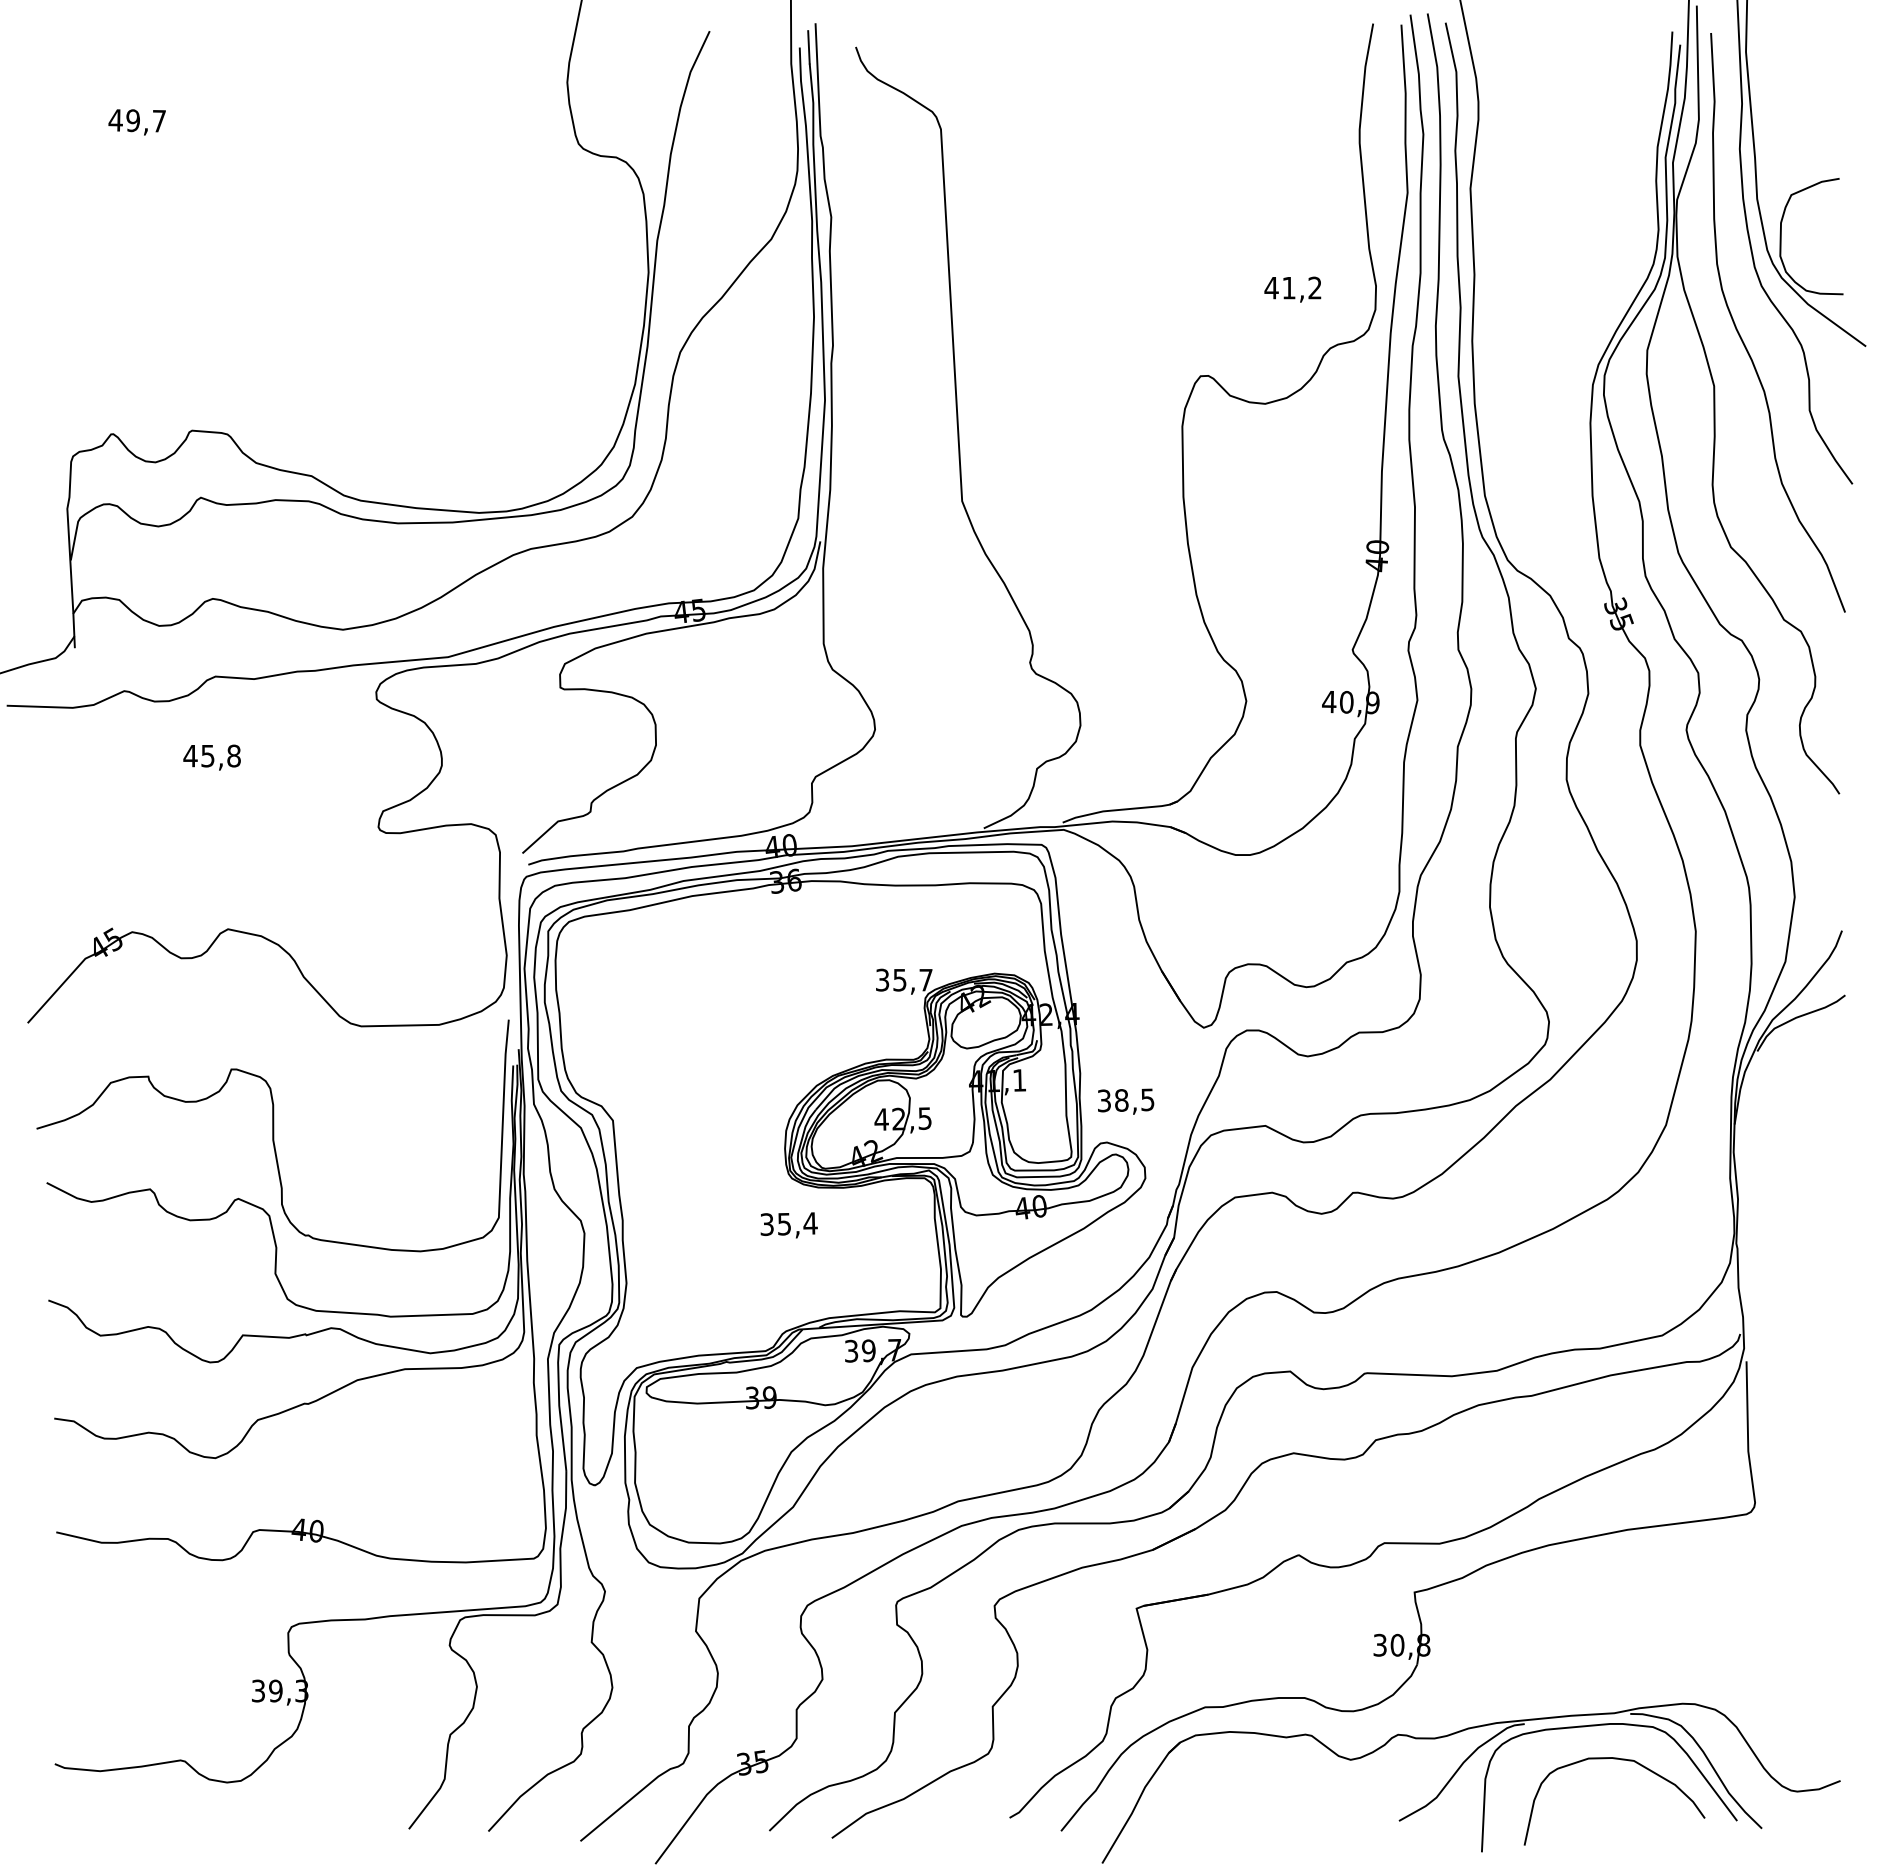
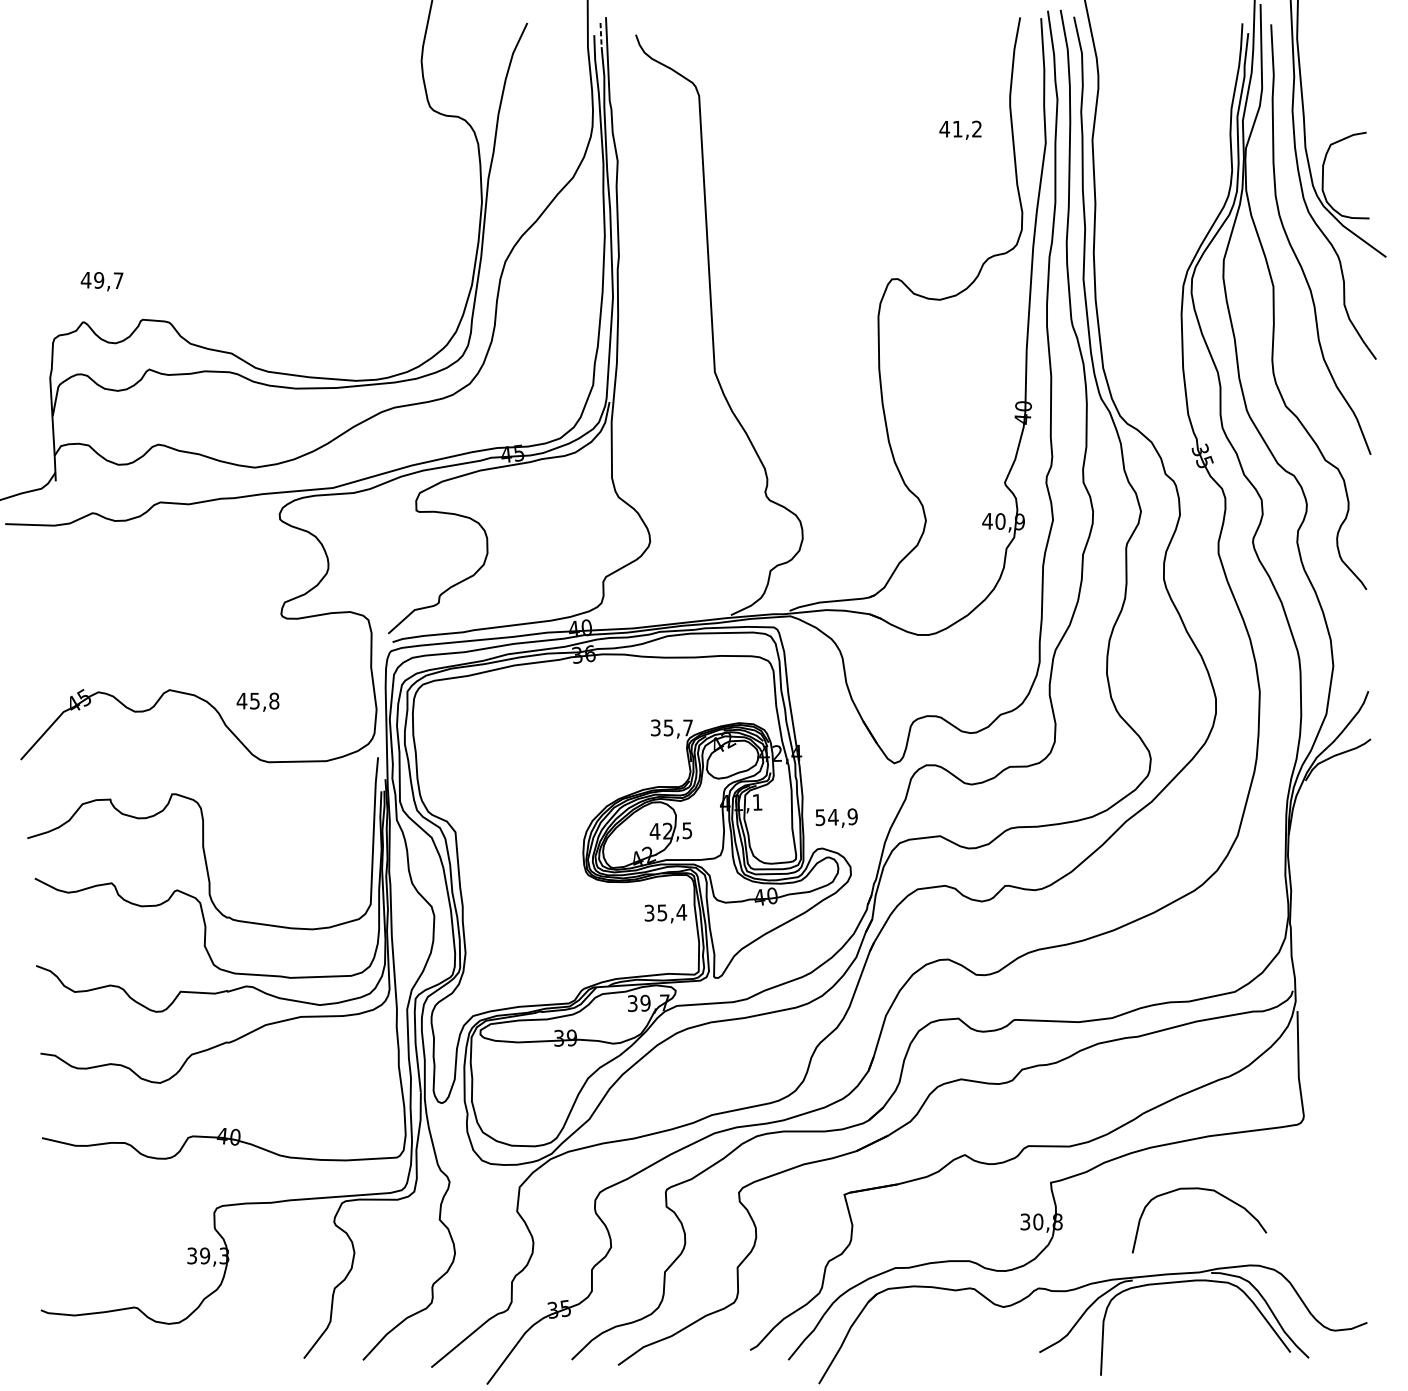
line: (808, 47) -> (600, 35), solid -> dashed
text: (136, 122) -> (101, 281), moved
text: (1292, 289) -> (960, 130), moved
text: (211, 757) -> (257, 702), moved
text: (1126, 1099) -> (836, 816), 38,5 -> 54,9
text: (788, 1225) -> (665, 913), moved
curve: (1621, 1760) -> (1204, 1190), moved

